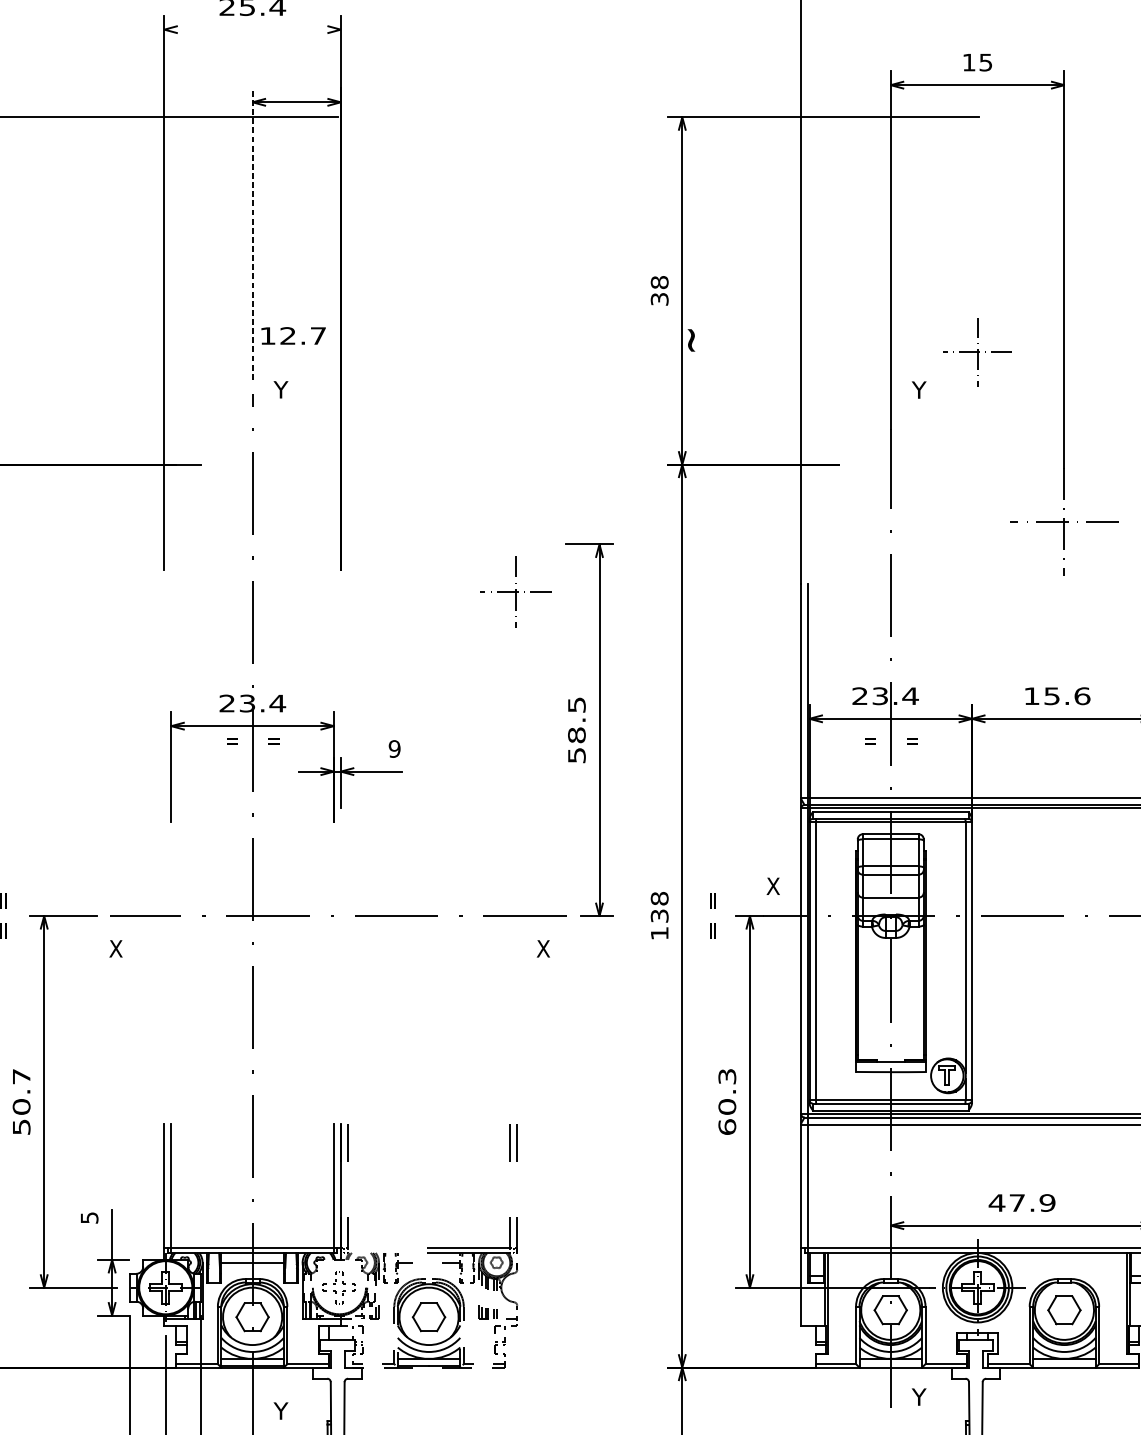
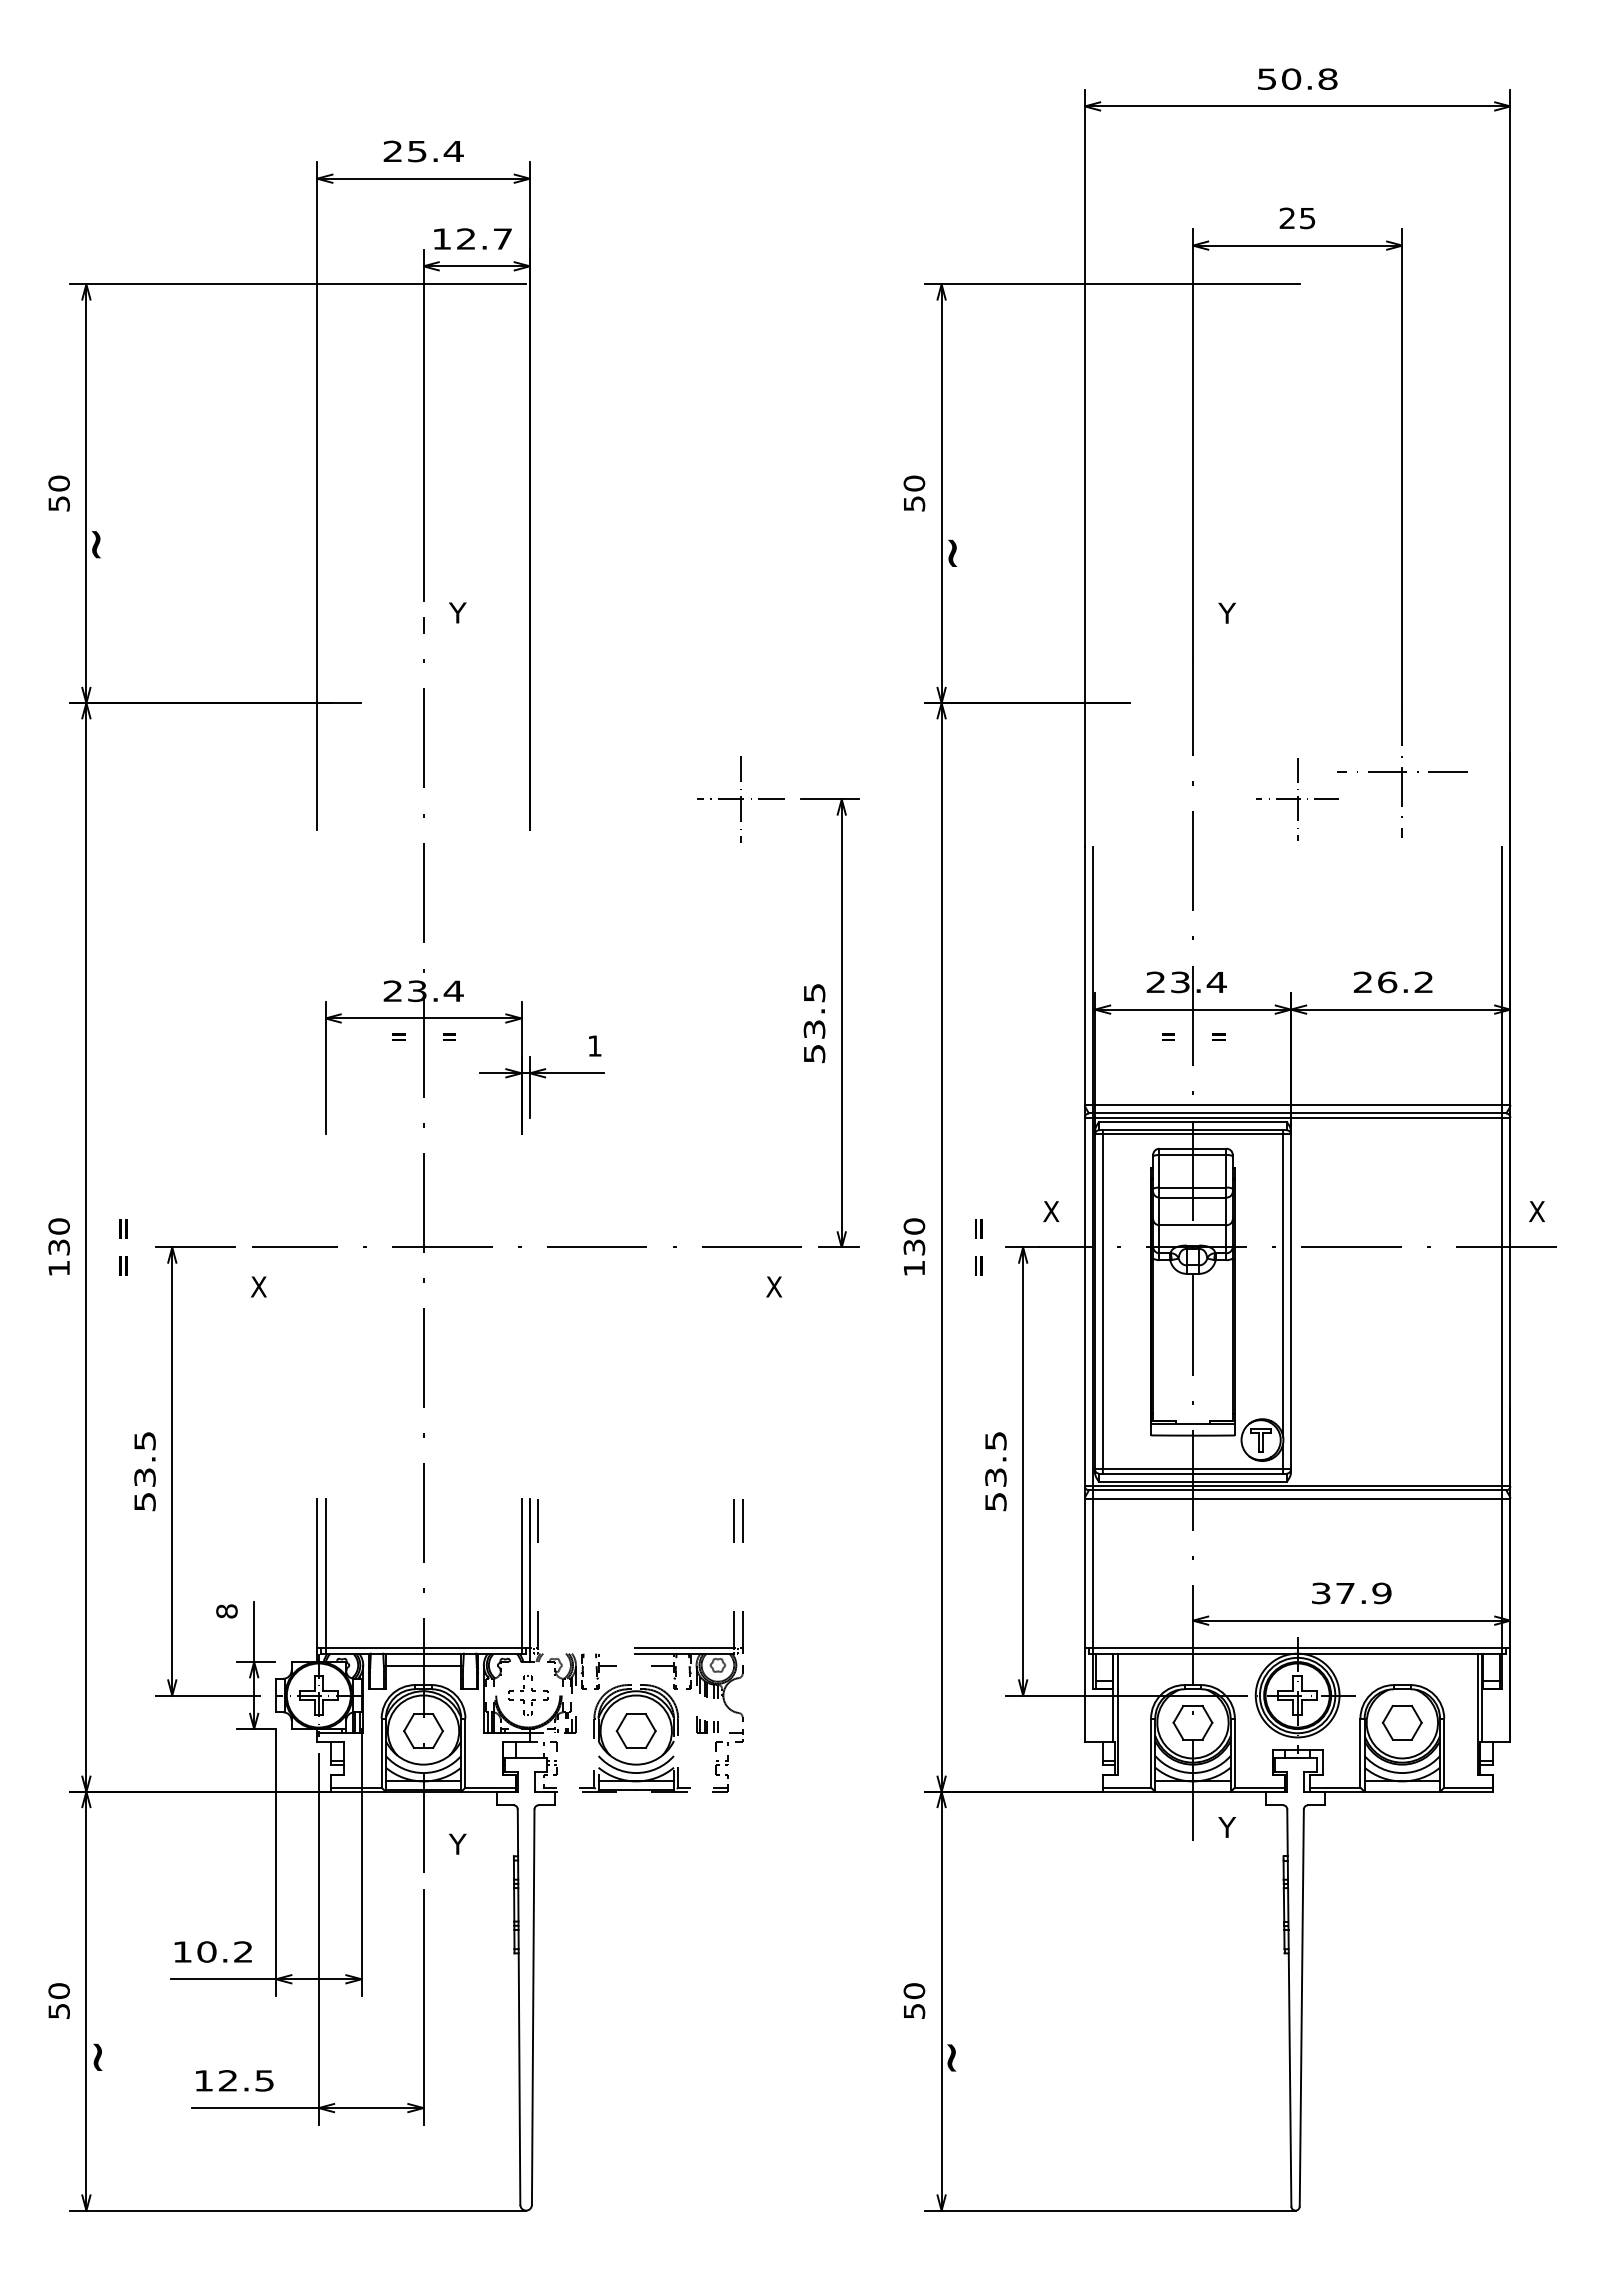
line: (252, 29) -> (423, 178), added
text: (968, 61) -> (1286, 217), 15 -> 25
line: (252, 234) -> (423, 425), dashed -> solid
text: (658, 289) -> (913, 492), 38 -> 50
text: (293, 335) -> (472, 238), moved
part: (977, 352) -> (1297, 799), moved
part: (515, 591) -> (740, 799), moved
text: (1057, 696) -> (1393, 982), 15.6 -> 26.2
text: (576, 735) -> (814, 1029), 58.5 -> 53.5
text: (394, 748) -> (594, 1045), 9 -> 1
text: (659, 898) -> (914, 1226), 138 -> 130
text: (21, 1091) -> (144, 1459), 50.7 -> 53.5
text: (726, 1101) -> (995, 1471), 60.3 -> 53.5
text: (997, 1203) -> (1321, 1593), 47.9 -> 37.9
text: (89, 1218) -> (226, 1611), 5 -> 8

